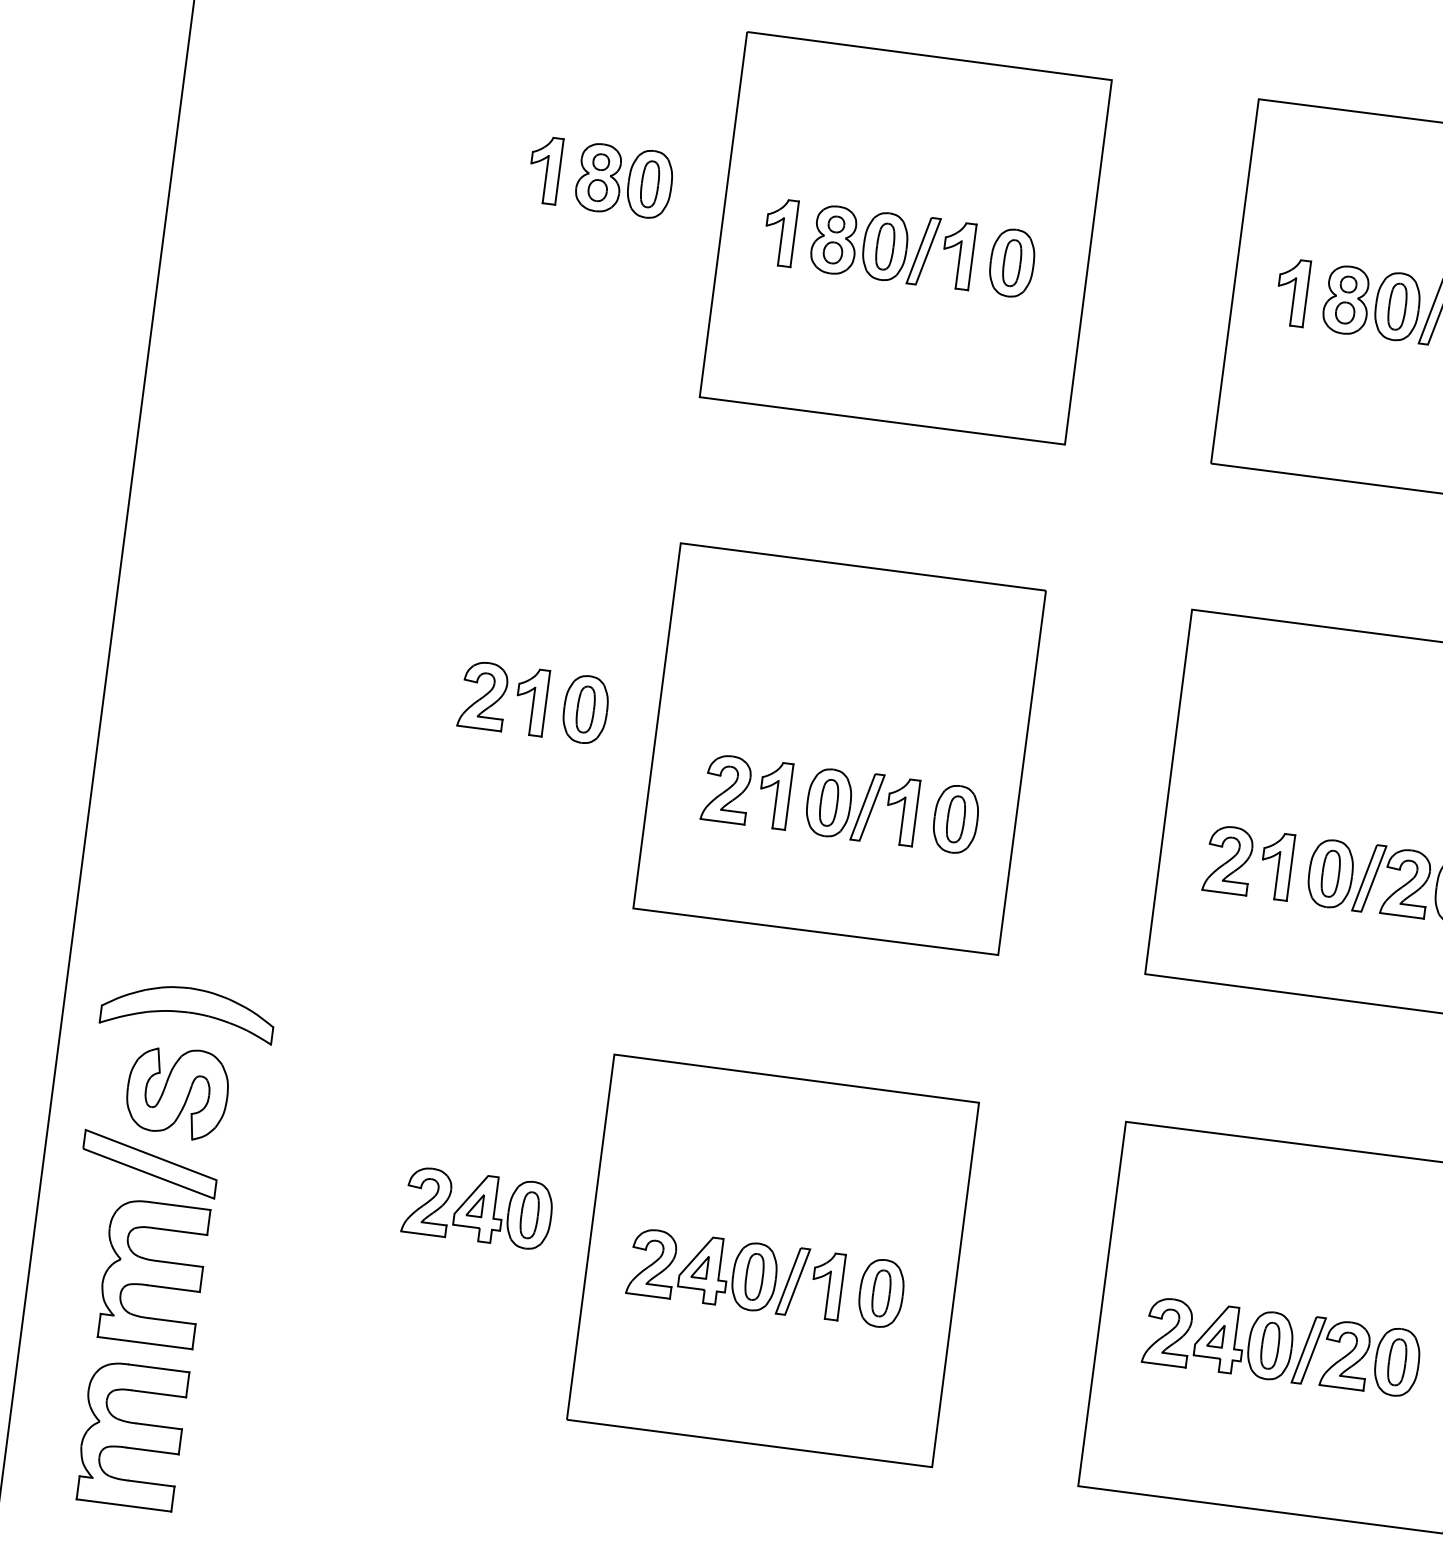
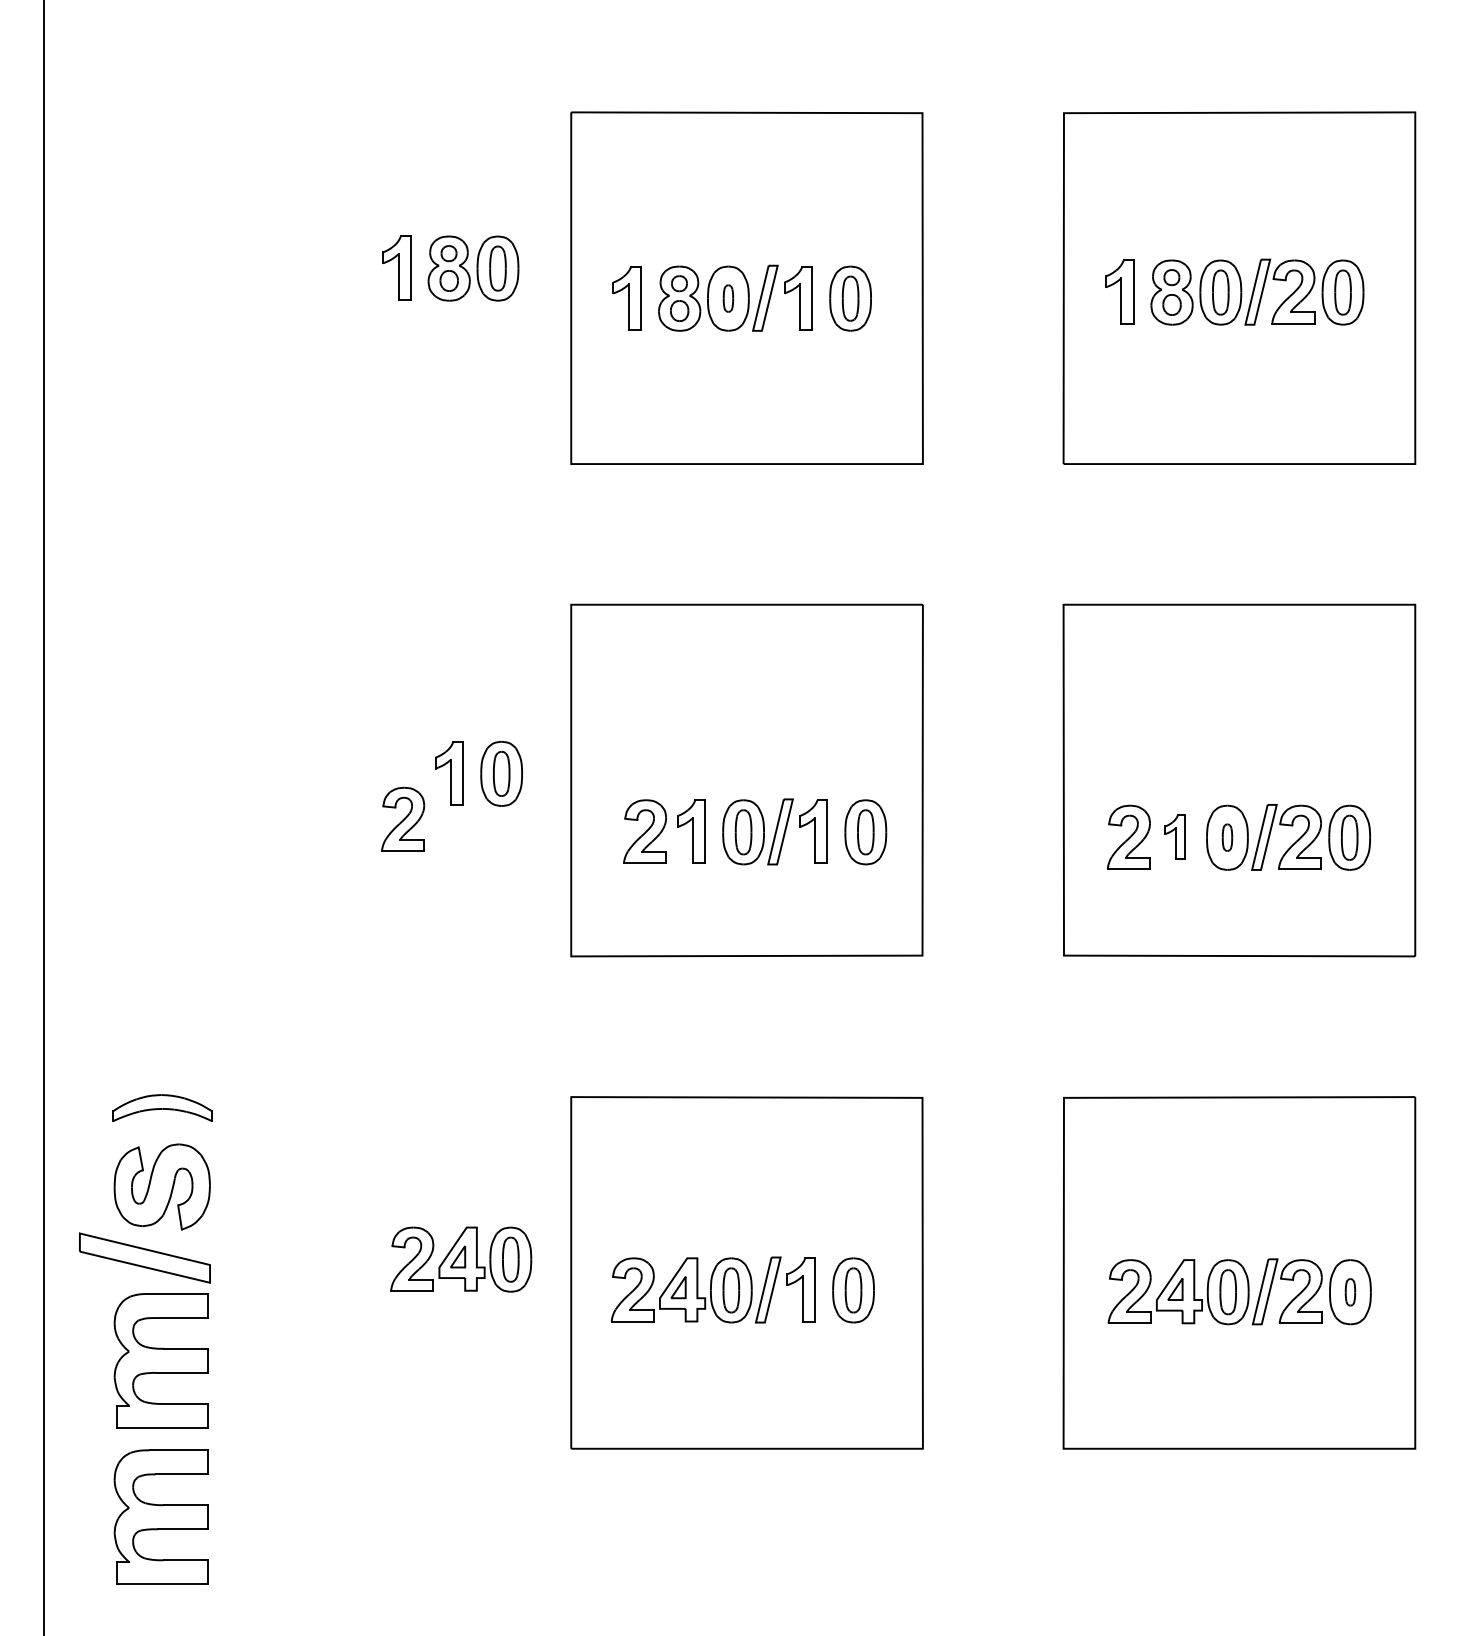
part: (885, 246) -> (728, 298), size x0.6
part: (483, 694) -> (403, 818), moved
part: (1275, 866) -> (1174, 837), size x0.7
part: (1330, 873) -> (1227, 837), size x0.6
part: (188, 1010) -> (162, 1107), size x0.6
part: (1397, 1362) -> (1350, 1292), size x0.6

